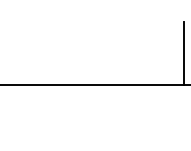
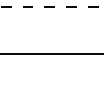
line: (182, 53) -> (96, 38), removed

